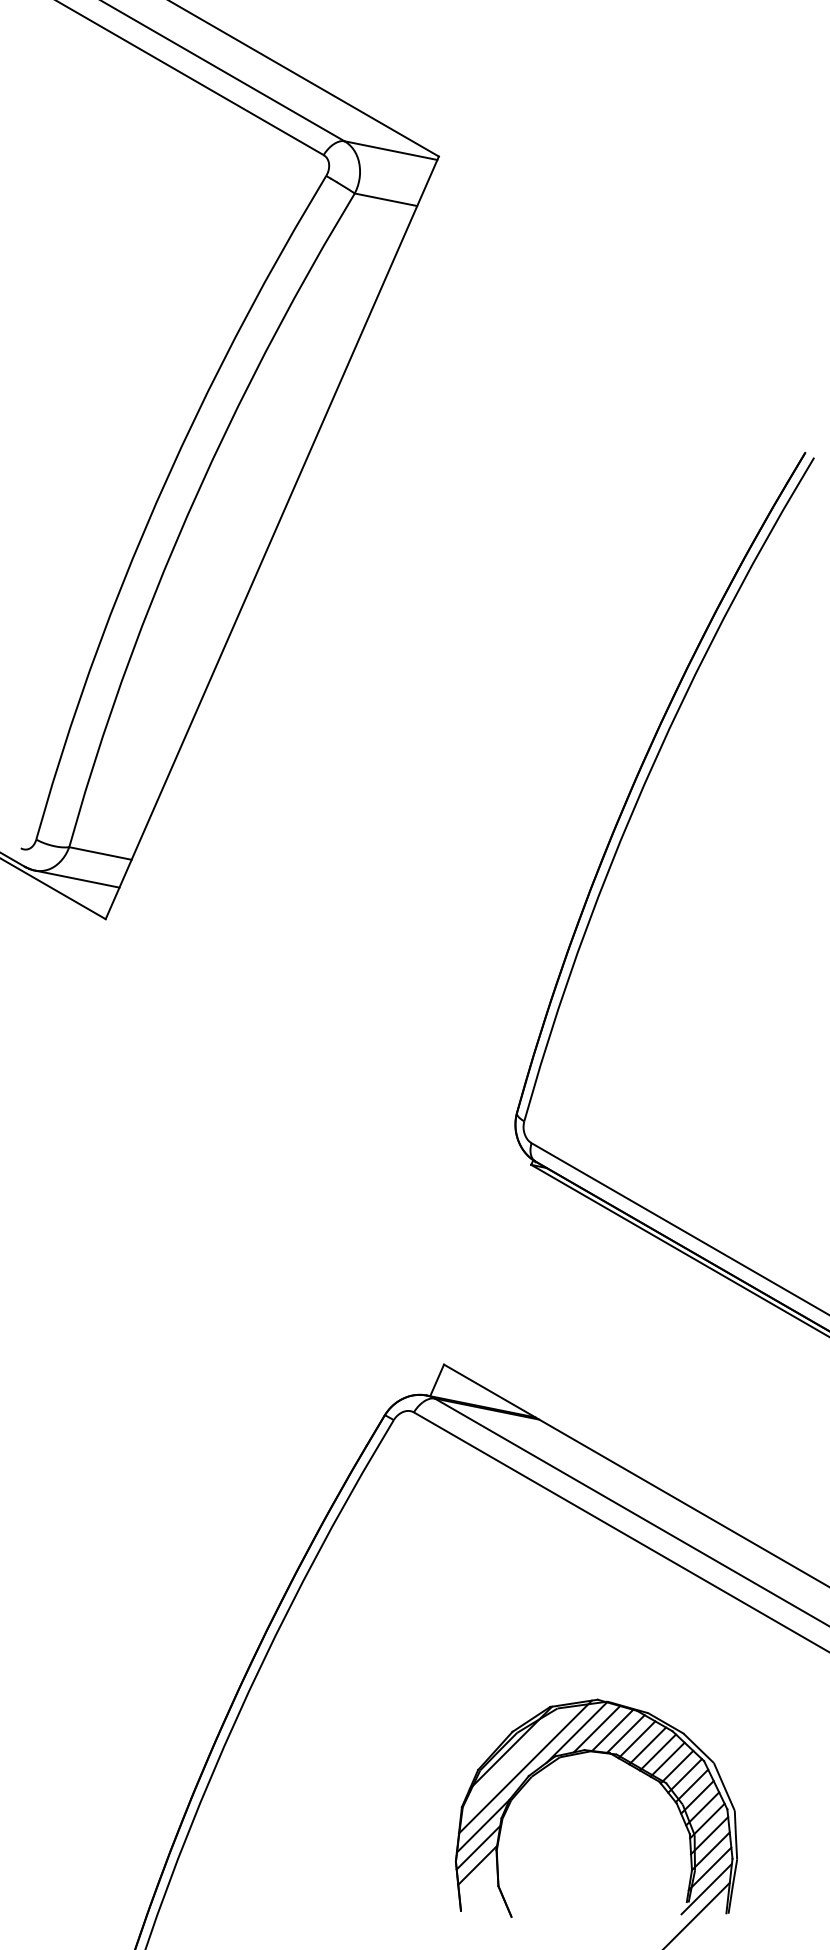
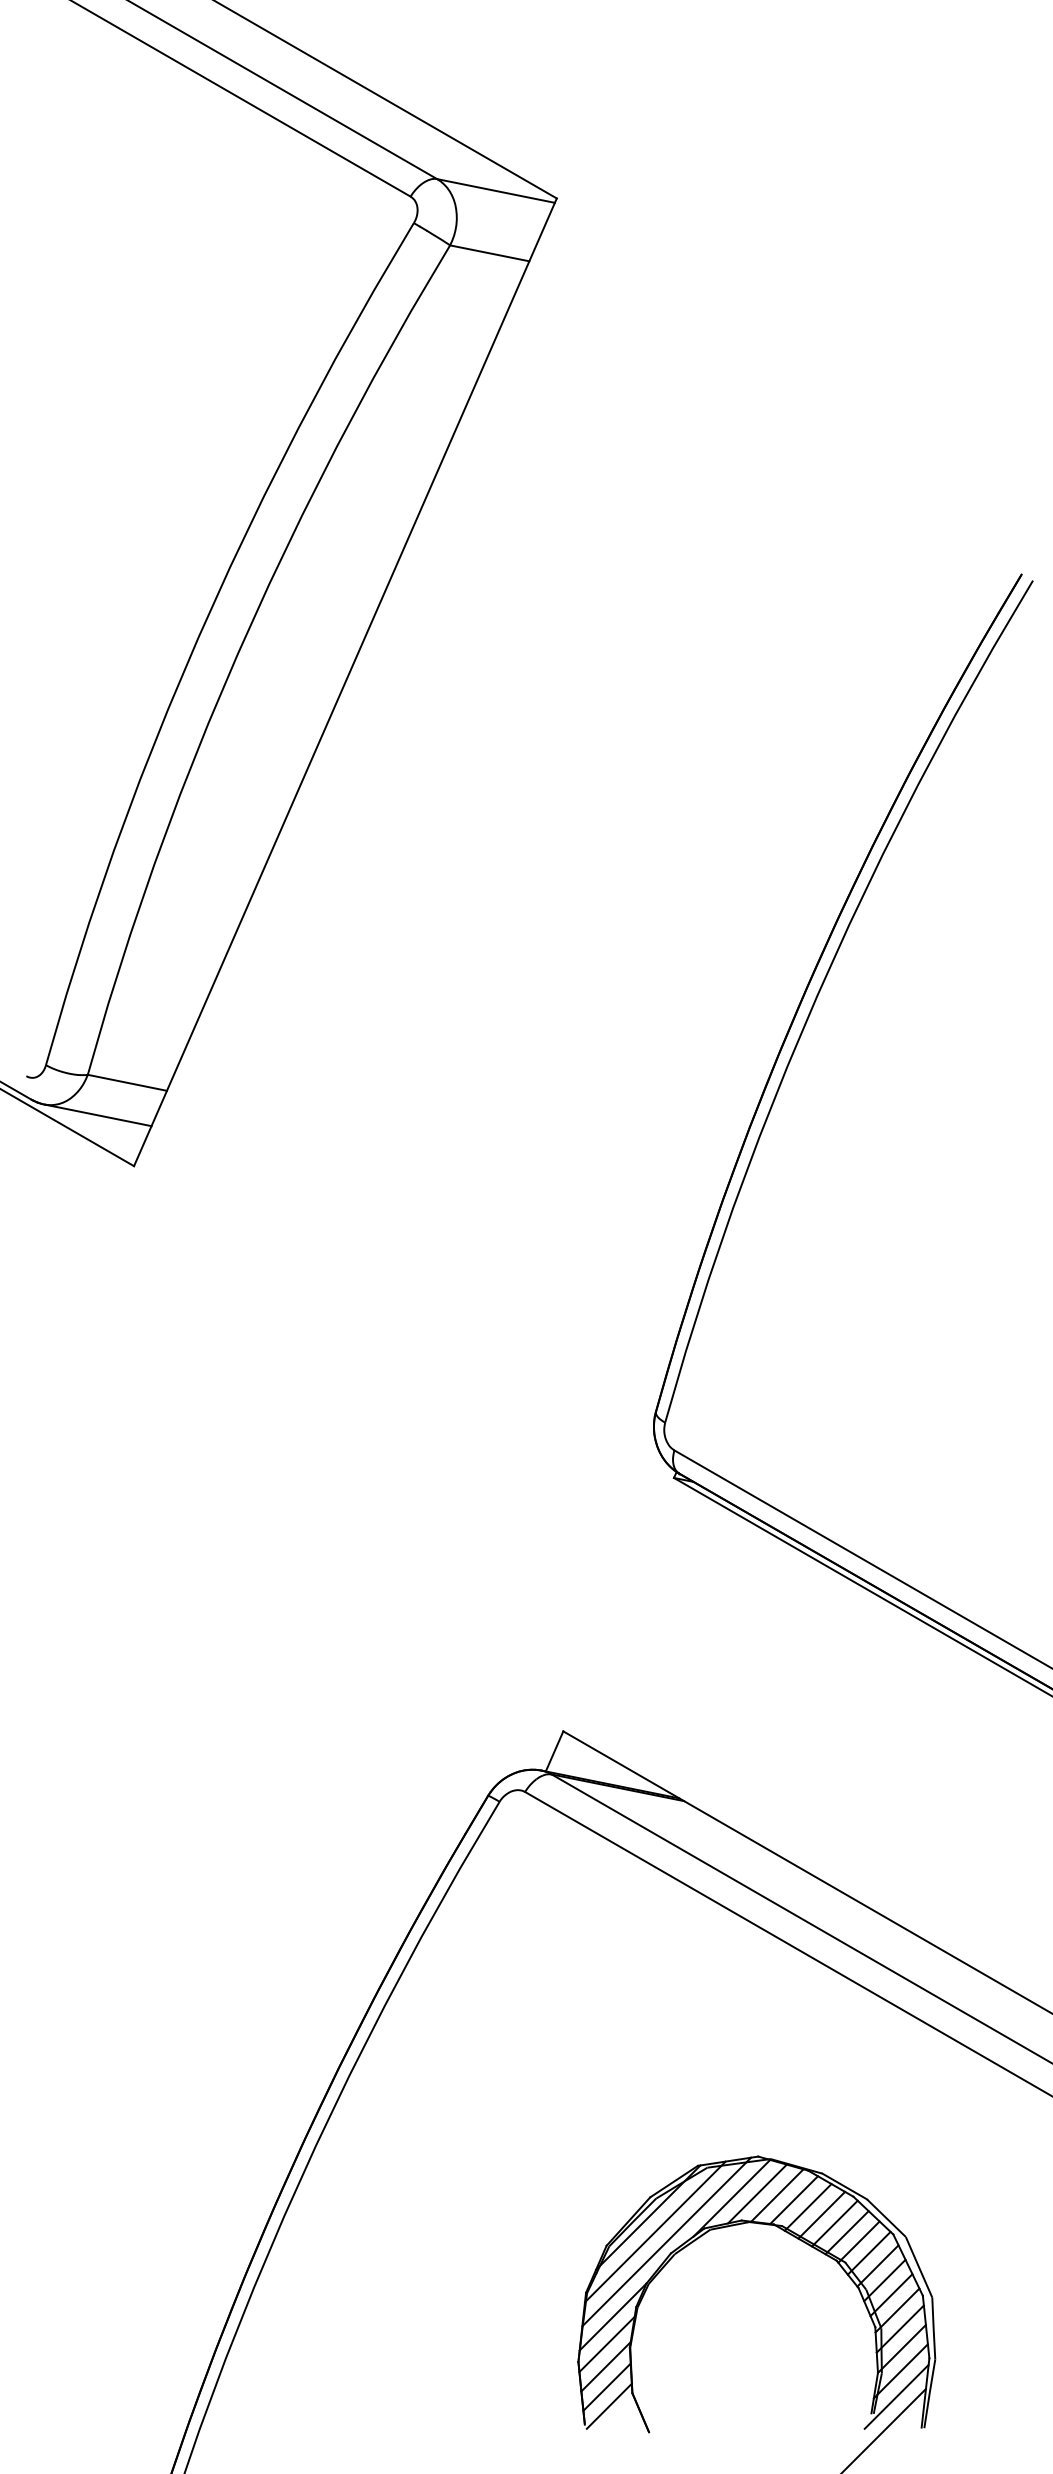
line: (516, 1758) -> (655, 2231), added
line: (478, 1880) -> (606, 2386), added
line: (479, 1895) -> (608, 2405), added

